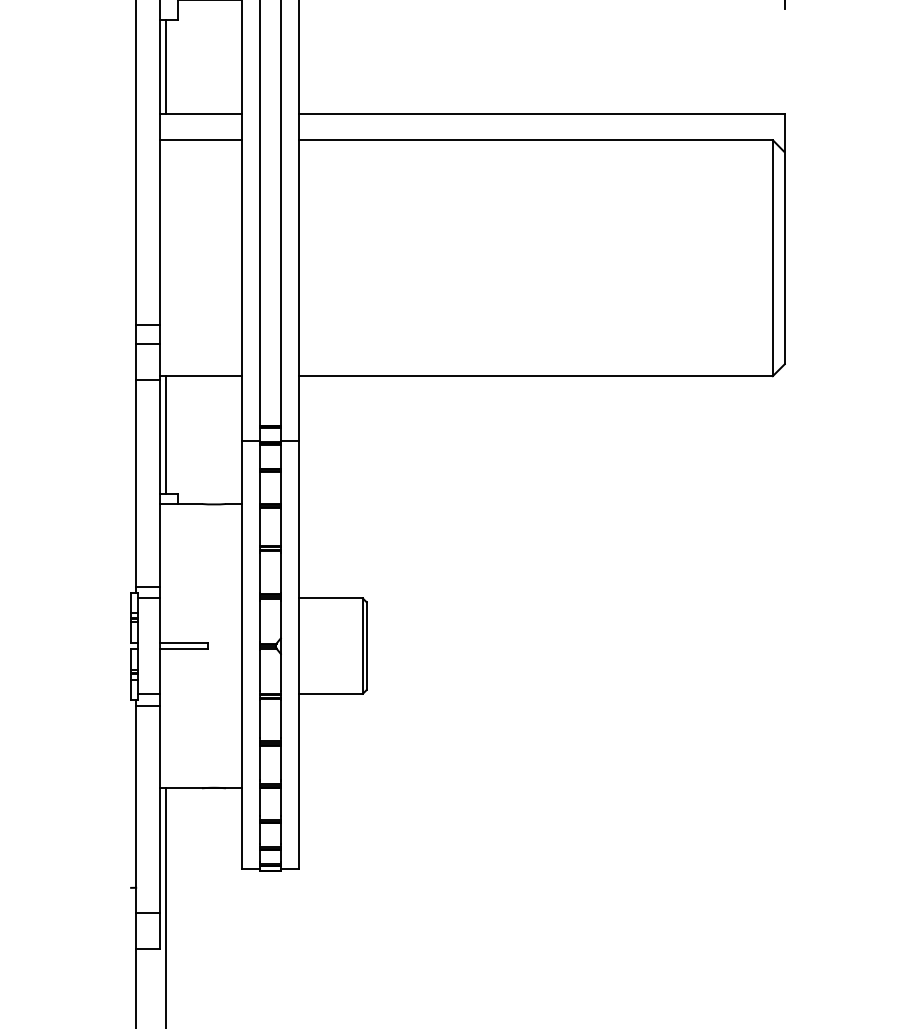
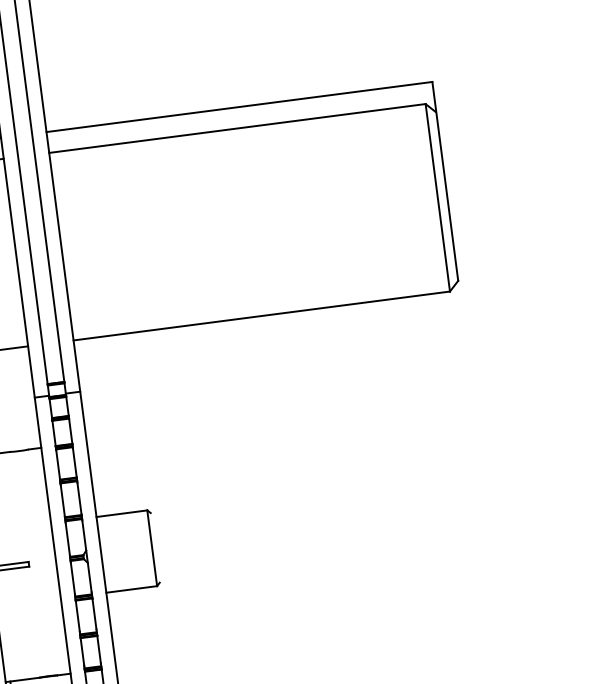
line: (366, 646) -> (155, 548), removed

